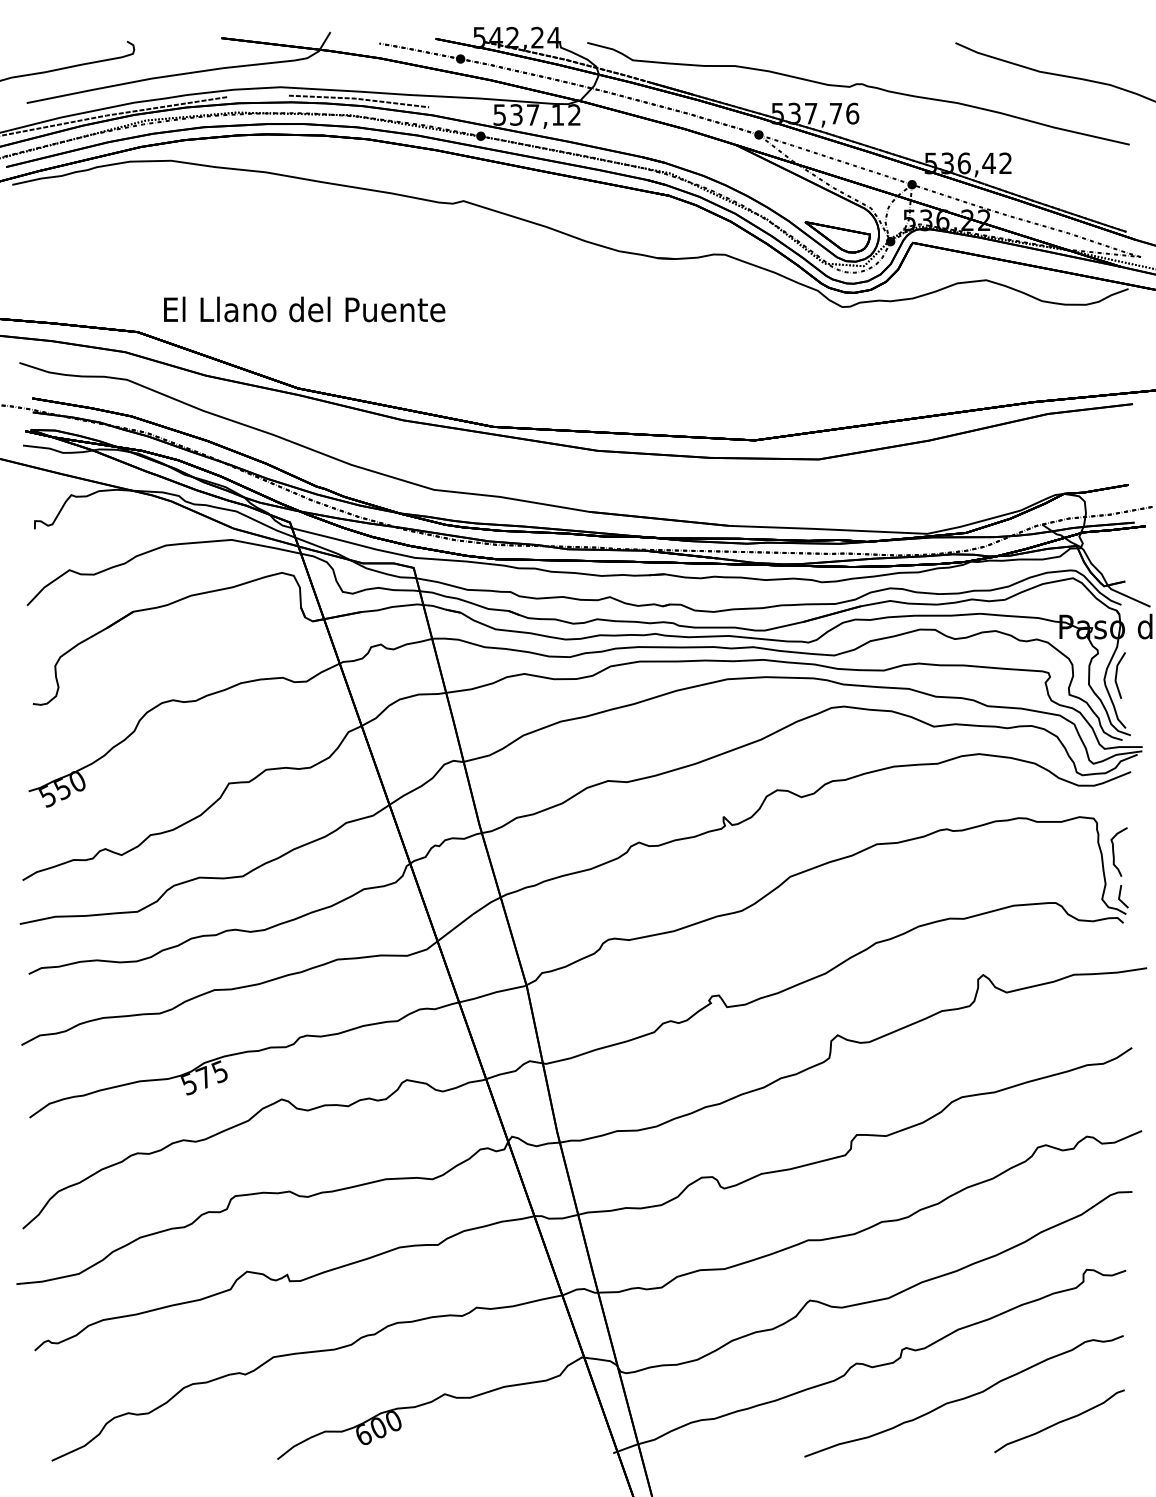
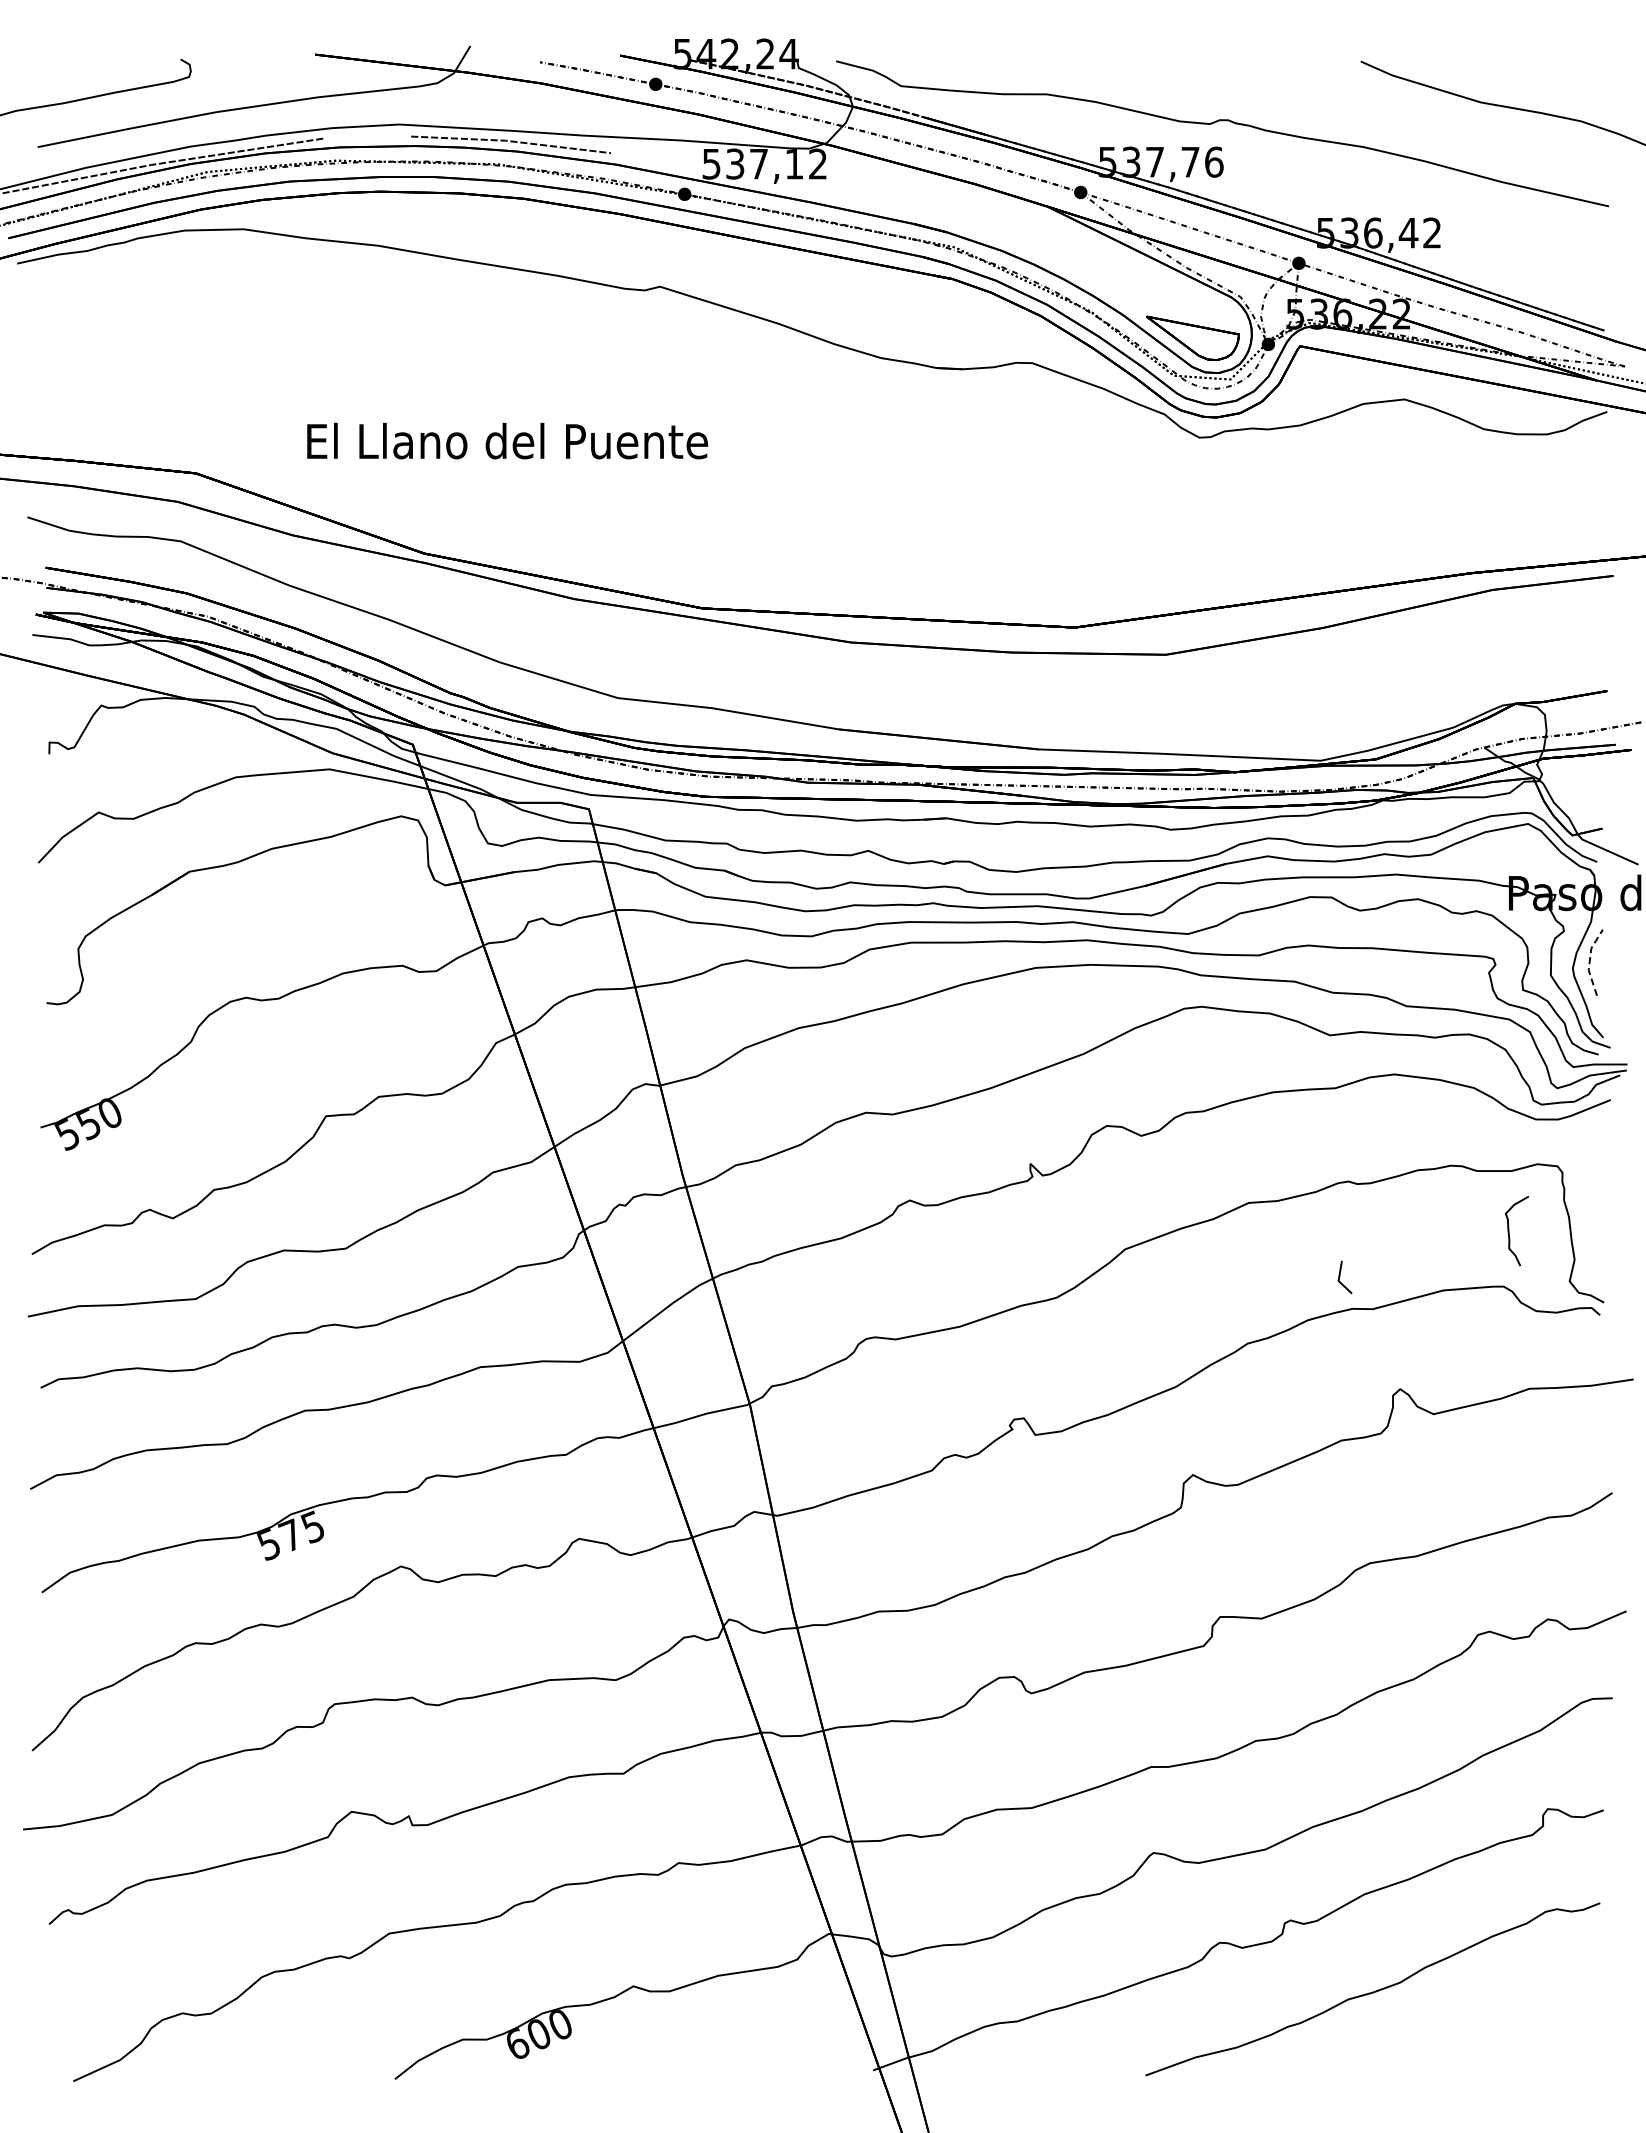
text: (304, 309) -> (507, 440), moved
line: (1116, 674) -> (1589, 960), solid -> dashed
curve: (1113, 852) -> (1509, 1231), moved
line: (1120, 896) -> (1340, 1277), moved
curve: (1059, 1421) -> (1508, 2025), removed

